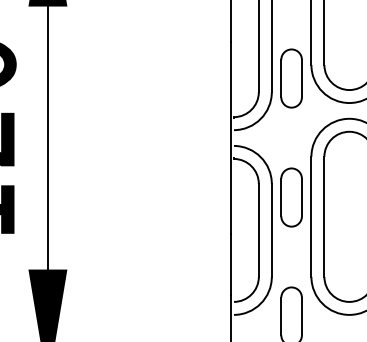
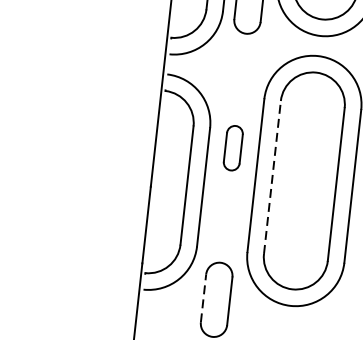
part: (291, 197) -> (233, 148), size x0.6
line: (324, 216) -> (272, 177), solid -> dashed
line: (281, 316) -> (203, 298), solid -> dashed

